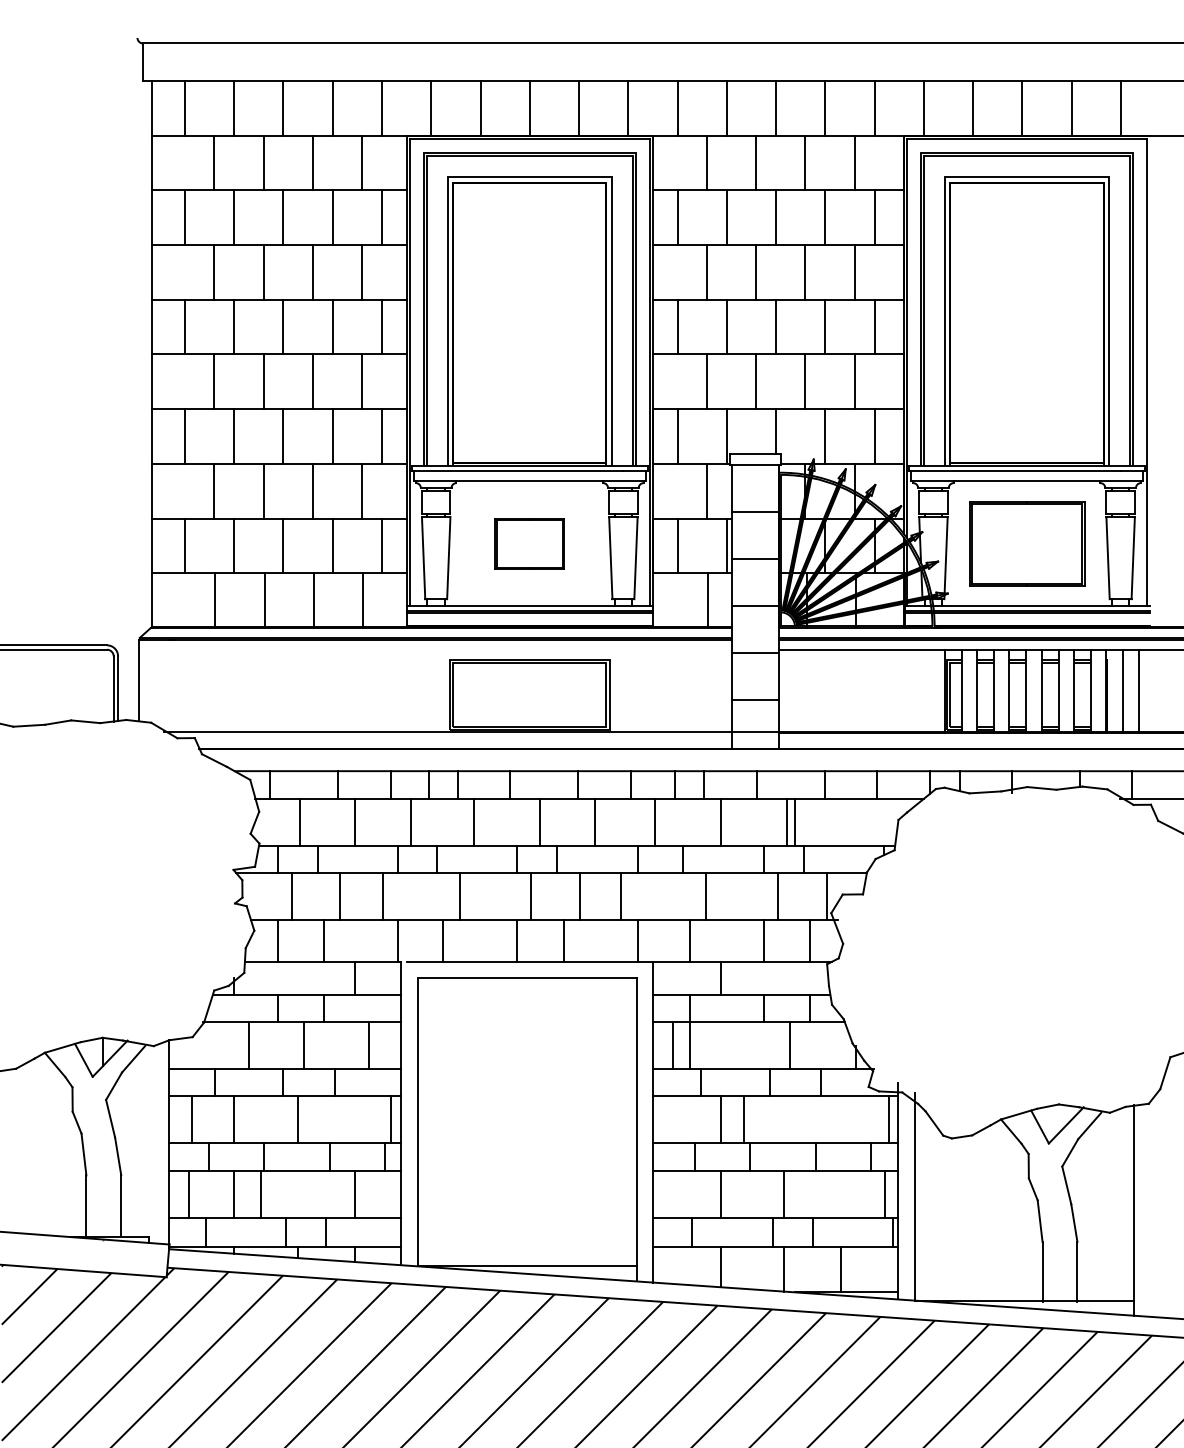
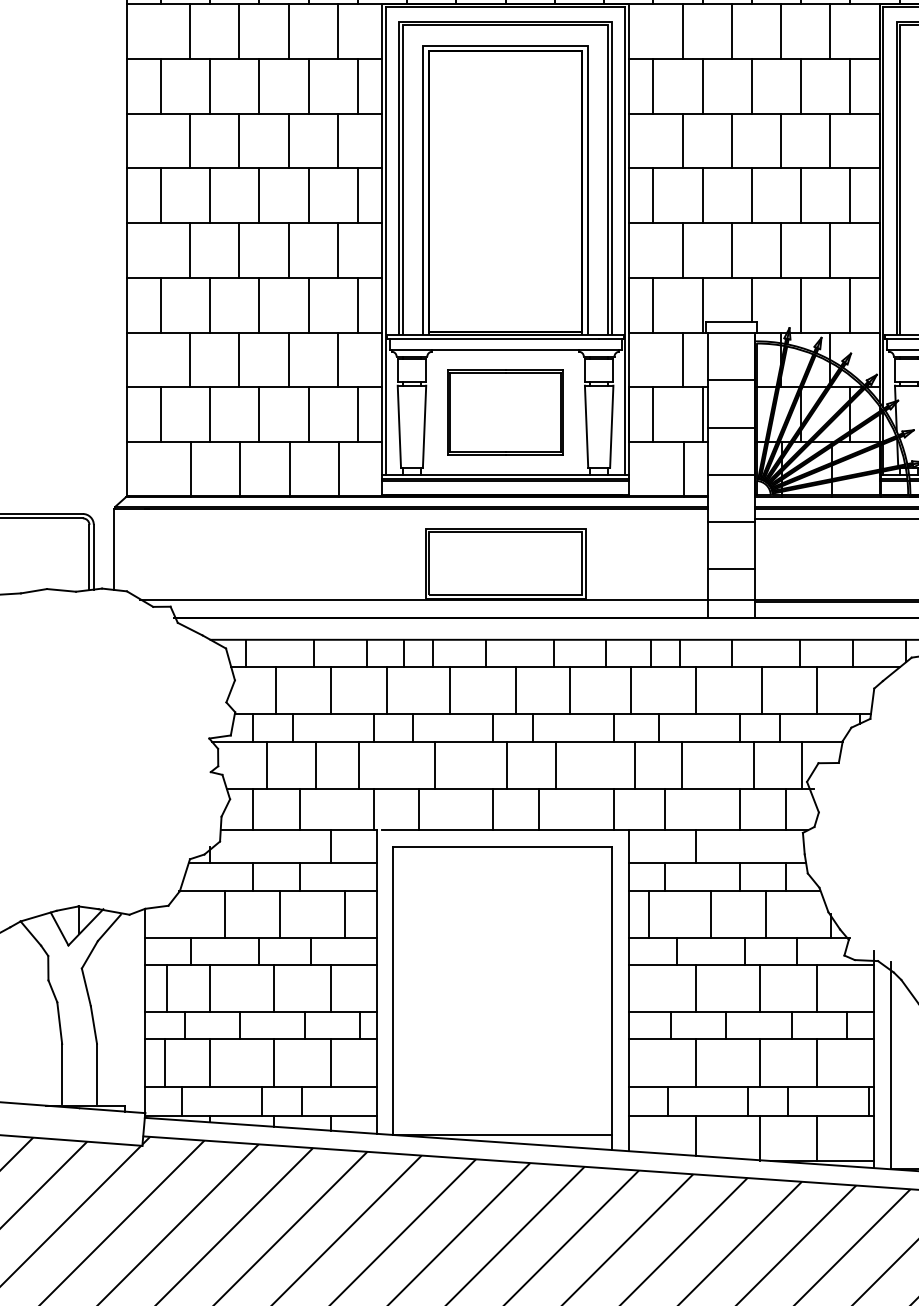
part: (529, 543) -> (505, 412), size x1.67
line: (795, 821) -> (817, 690), moved
line: (620, 896) -> (634, 765), moved
line: (690, 1045) -> (711, 914), moved
line: (390, 1119) -> (330, 988), moved
line: (743, 1119) -> (759, 988), moved
line: (889, 1119) -> (817, 988), moved
line: (260, 1193) -> (273, 1062), moved
line: (885, 1193) -> (817, 1062), moved

